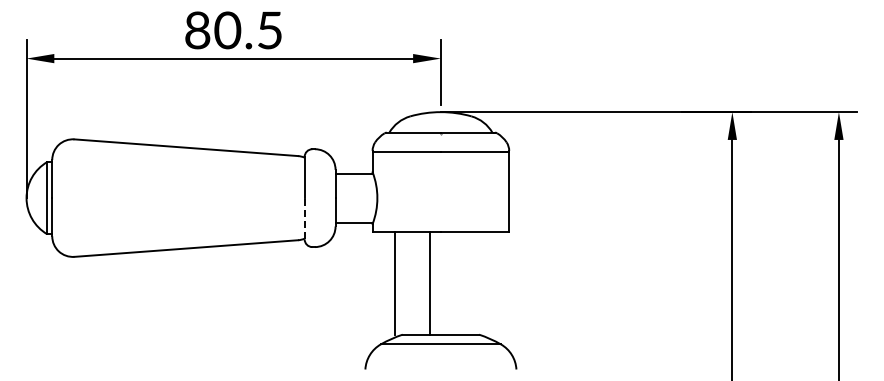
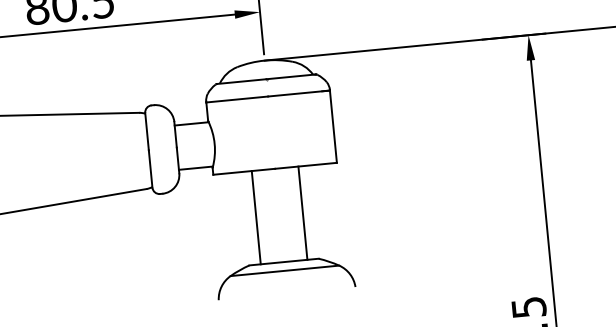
line: (304, 218) -> (150, 168), dashed -> solid
line: (395, 282) -> (256, 217), moved
line: (429, 282) -> (302, 212), moved

